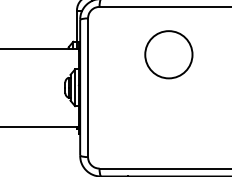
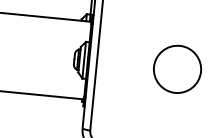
circle: (168, 54) -> (177, 69), moved

